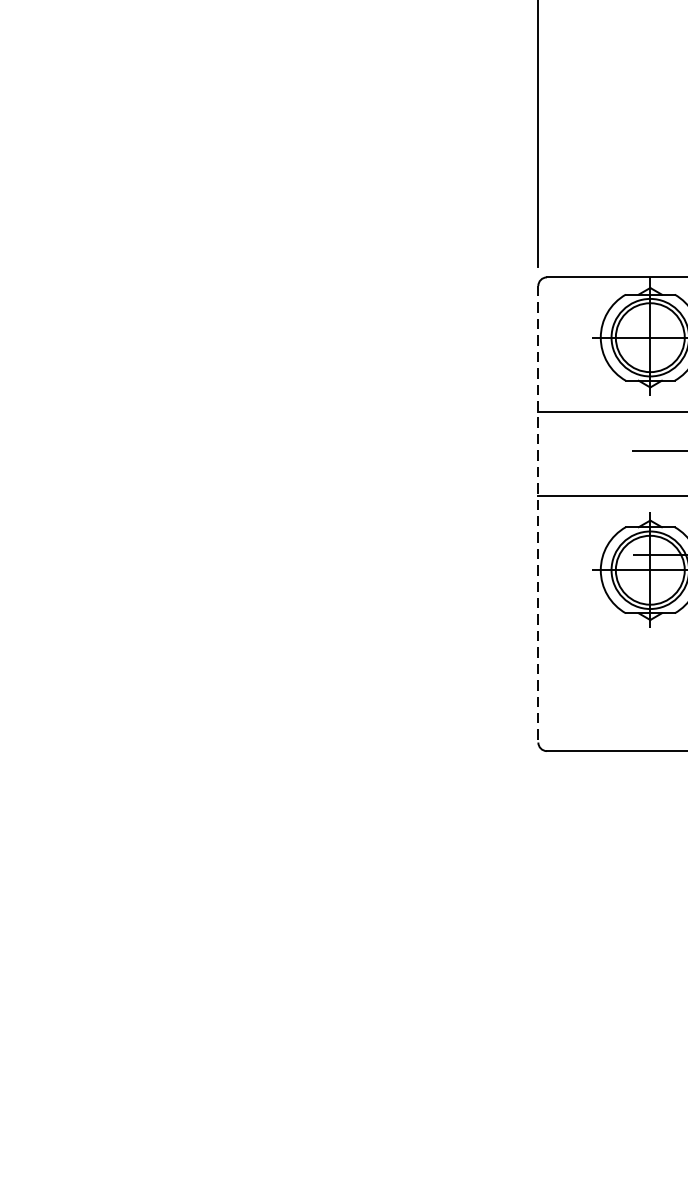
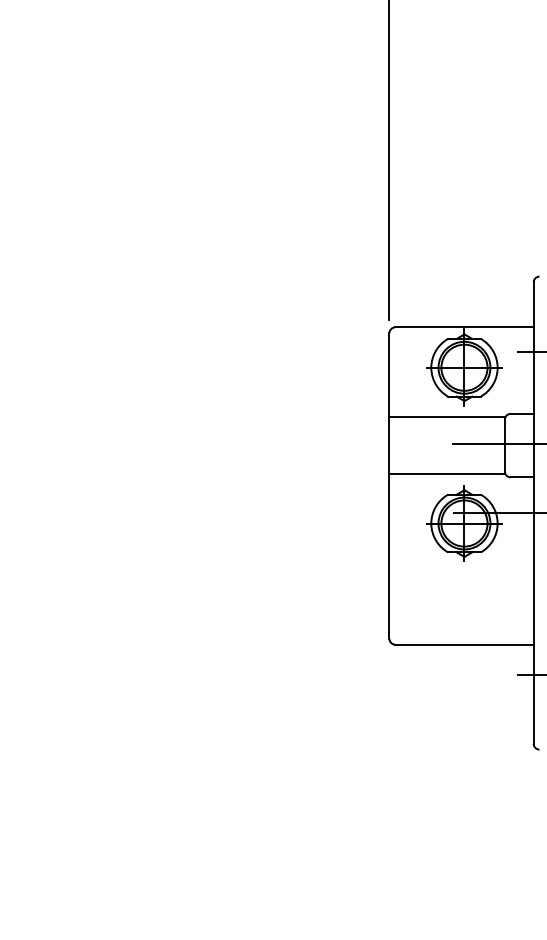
line: (538, 514) -> (389, 486), dashed -> solid

